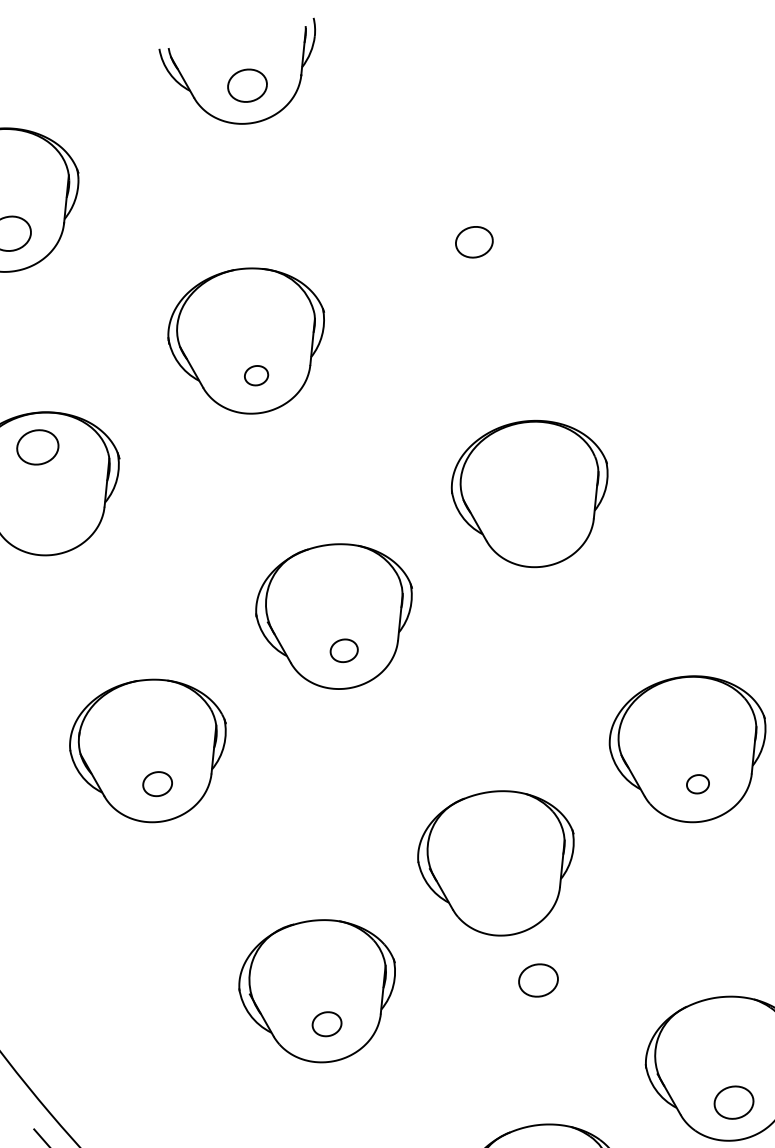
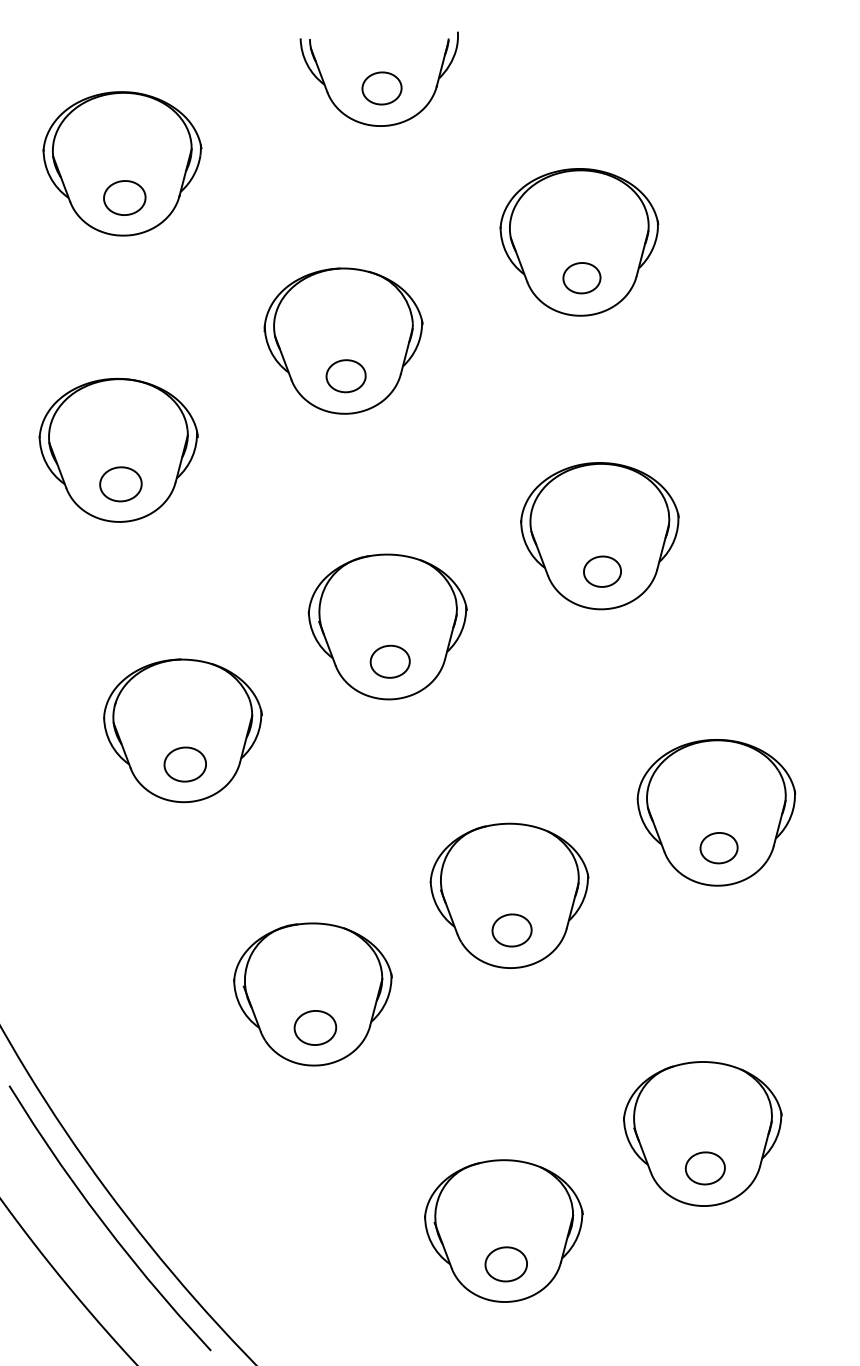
part: (466, 207) -> (579, 242), added
part: (255, 375) -> (345, 376), size x1.67
part: (37, 447) -> (120, 484), moved
part: (540, 528) -> (602, 571), added
part: (343, 650) -> (389, 661), size x1.43
part: (156, 784) -> (184, 764), size x1.43
part: (697, 784) -> (718, 848), size x1.67
part: (537, 980) -> (511, 930), moved
part: (327, 1023) -> (315, 1027), size x1.43

